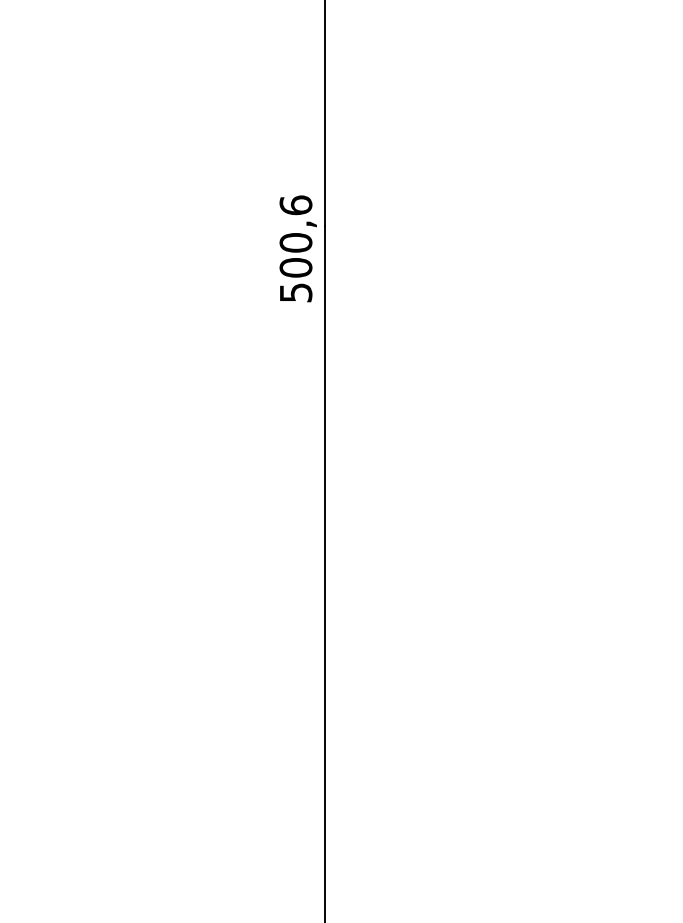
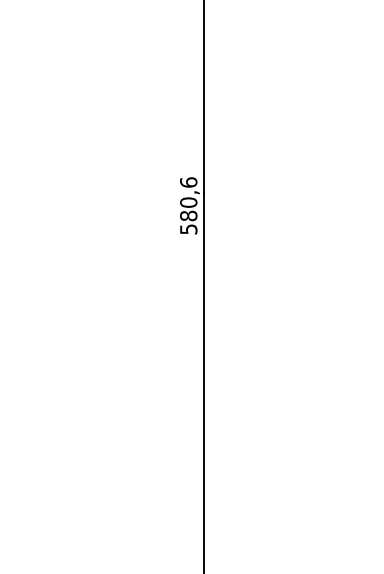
text: (295, 266) -> (188, 215), 500,6 -> 580,6

